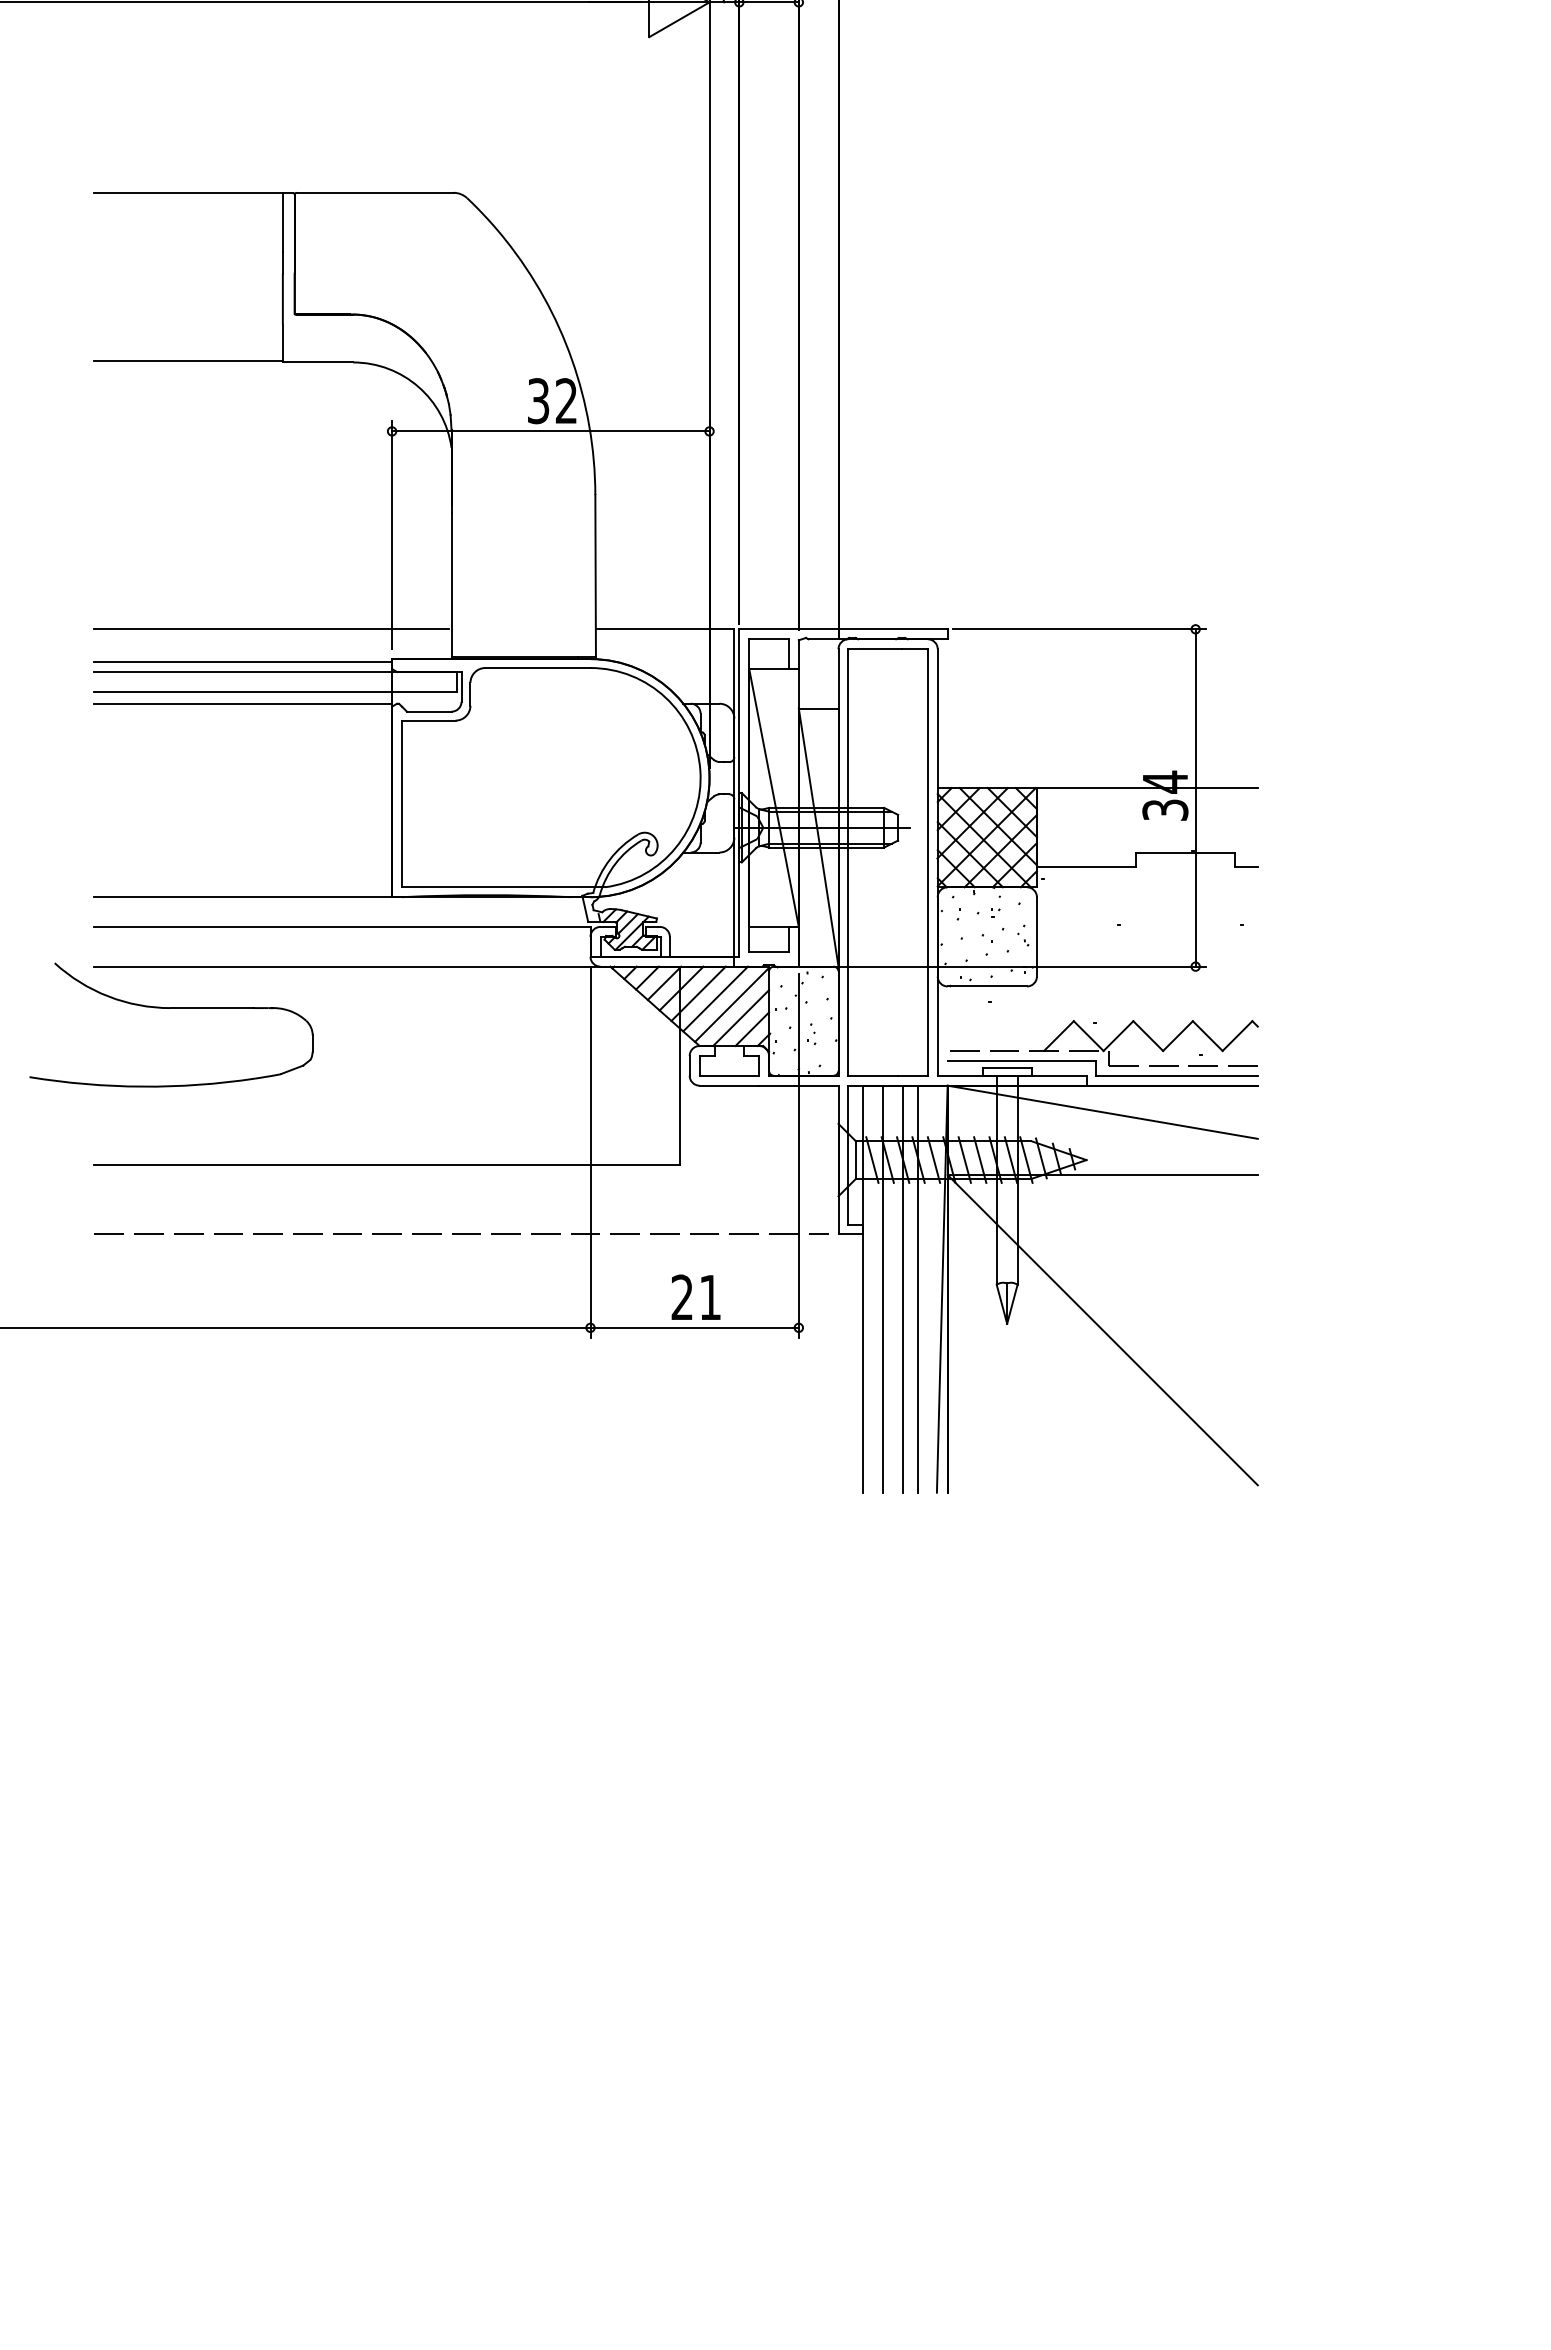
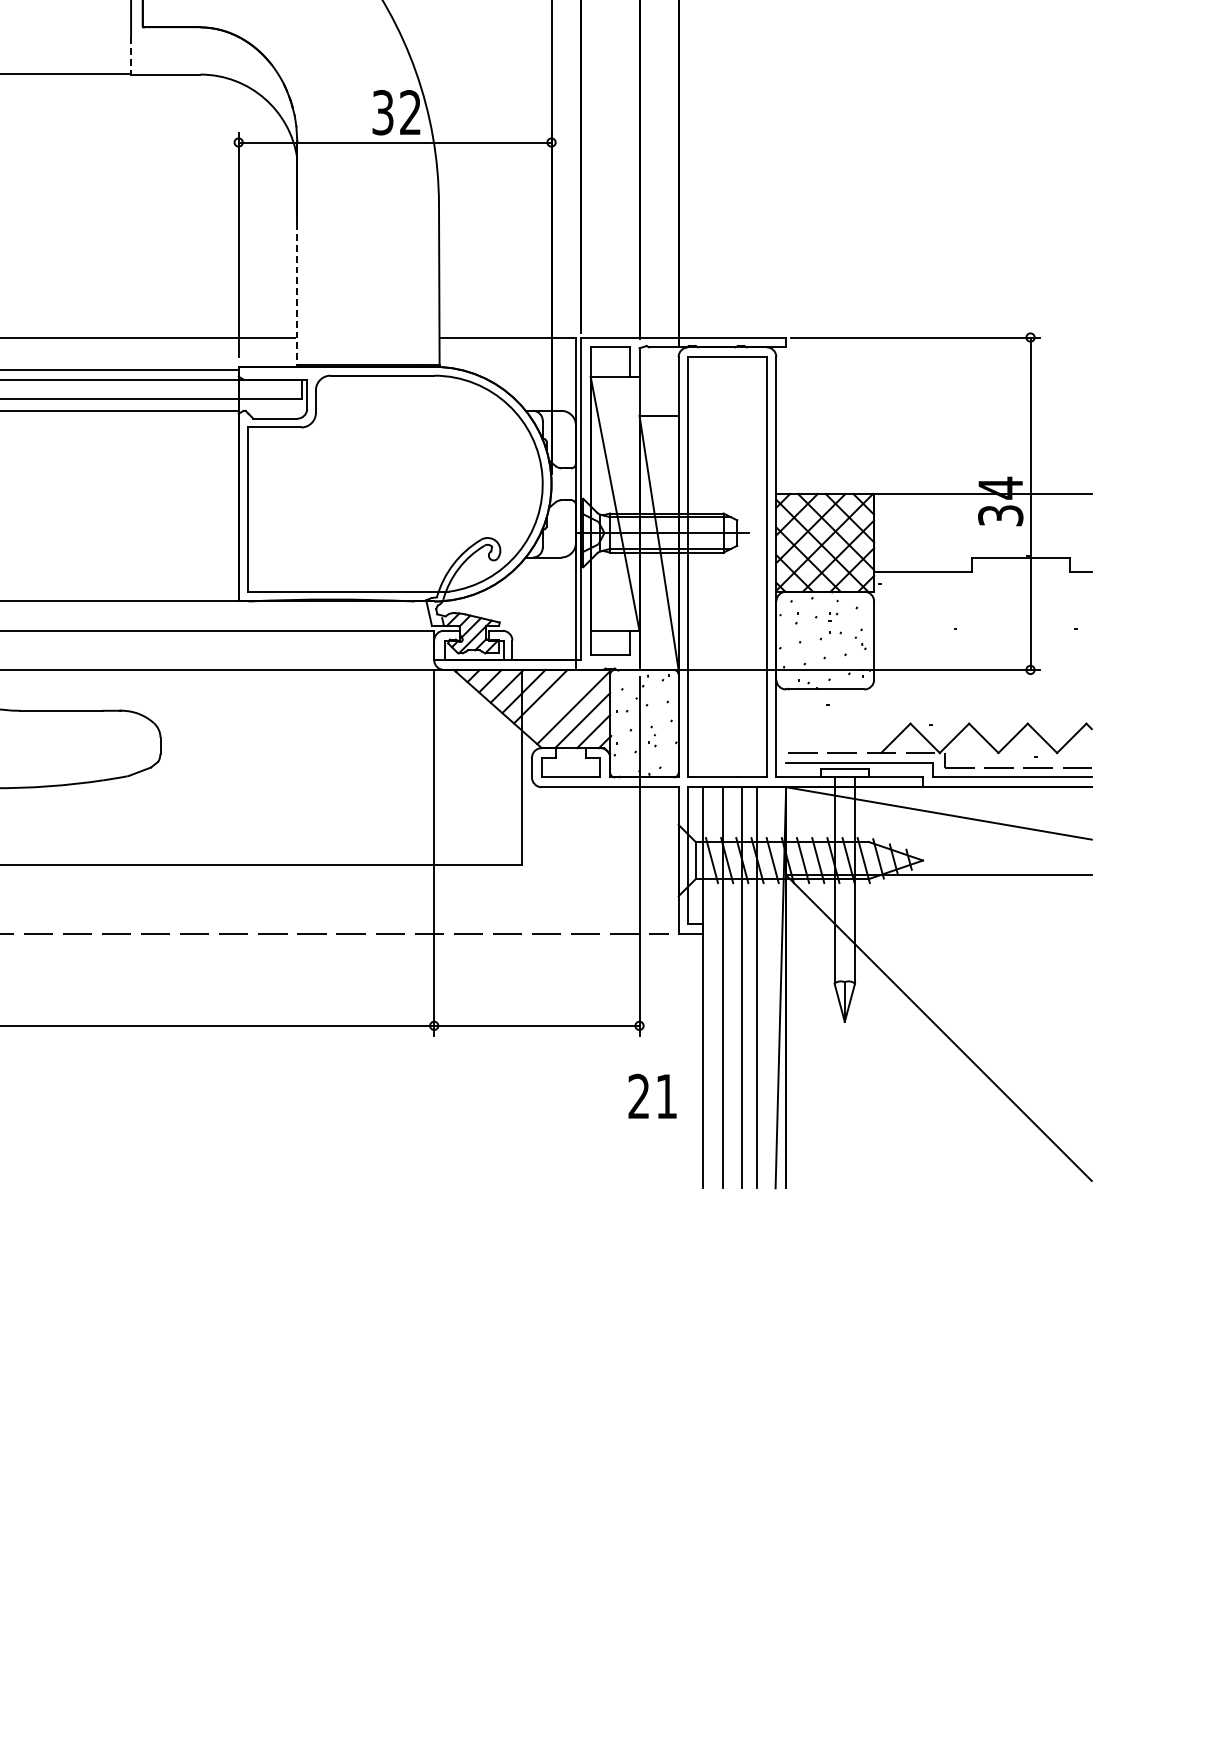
line: (282, 343) -> (130, 55), solid -> dashed
line: (451, 585) -> (297, 294), solid -> dashed
line: (715, 998) -> (557, 701), removed
text: (695, 1296) -> (651, 1095), moved

